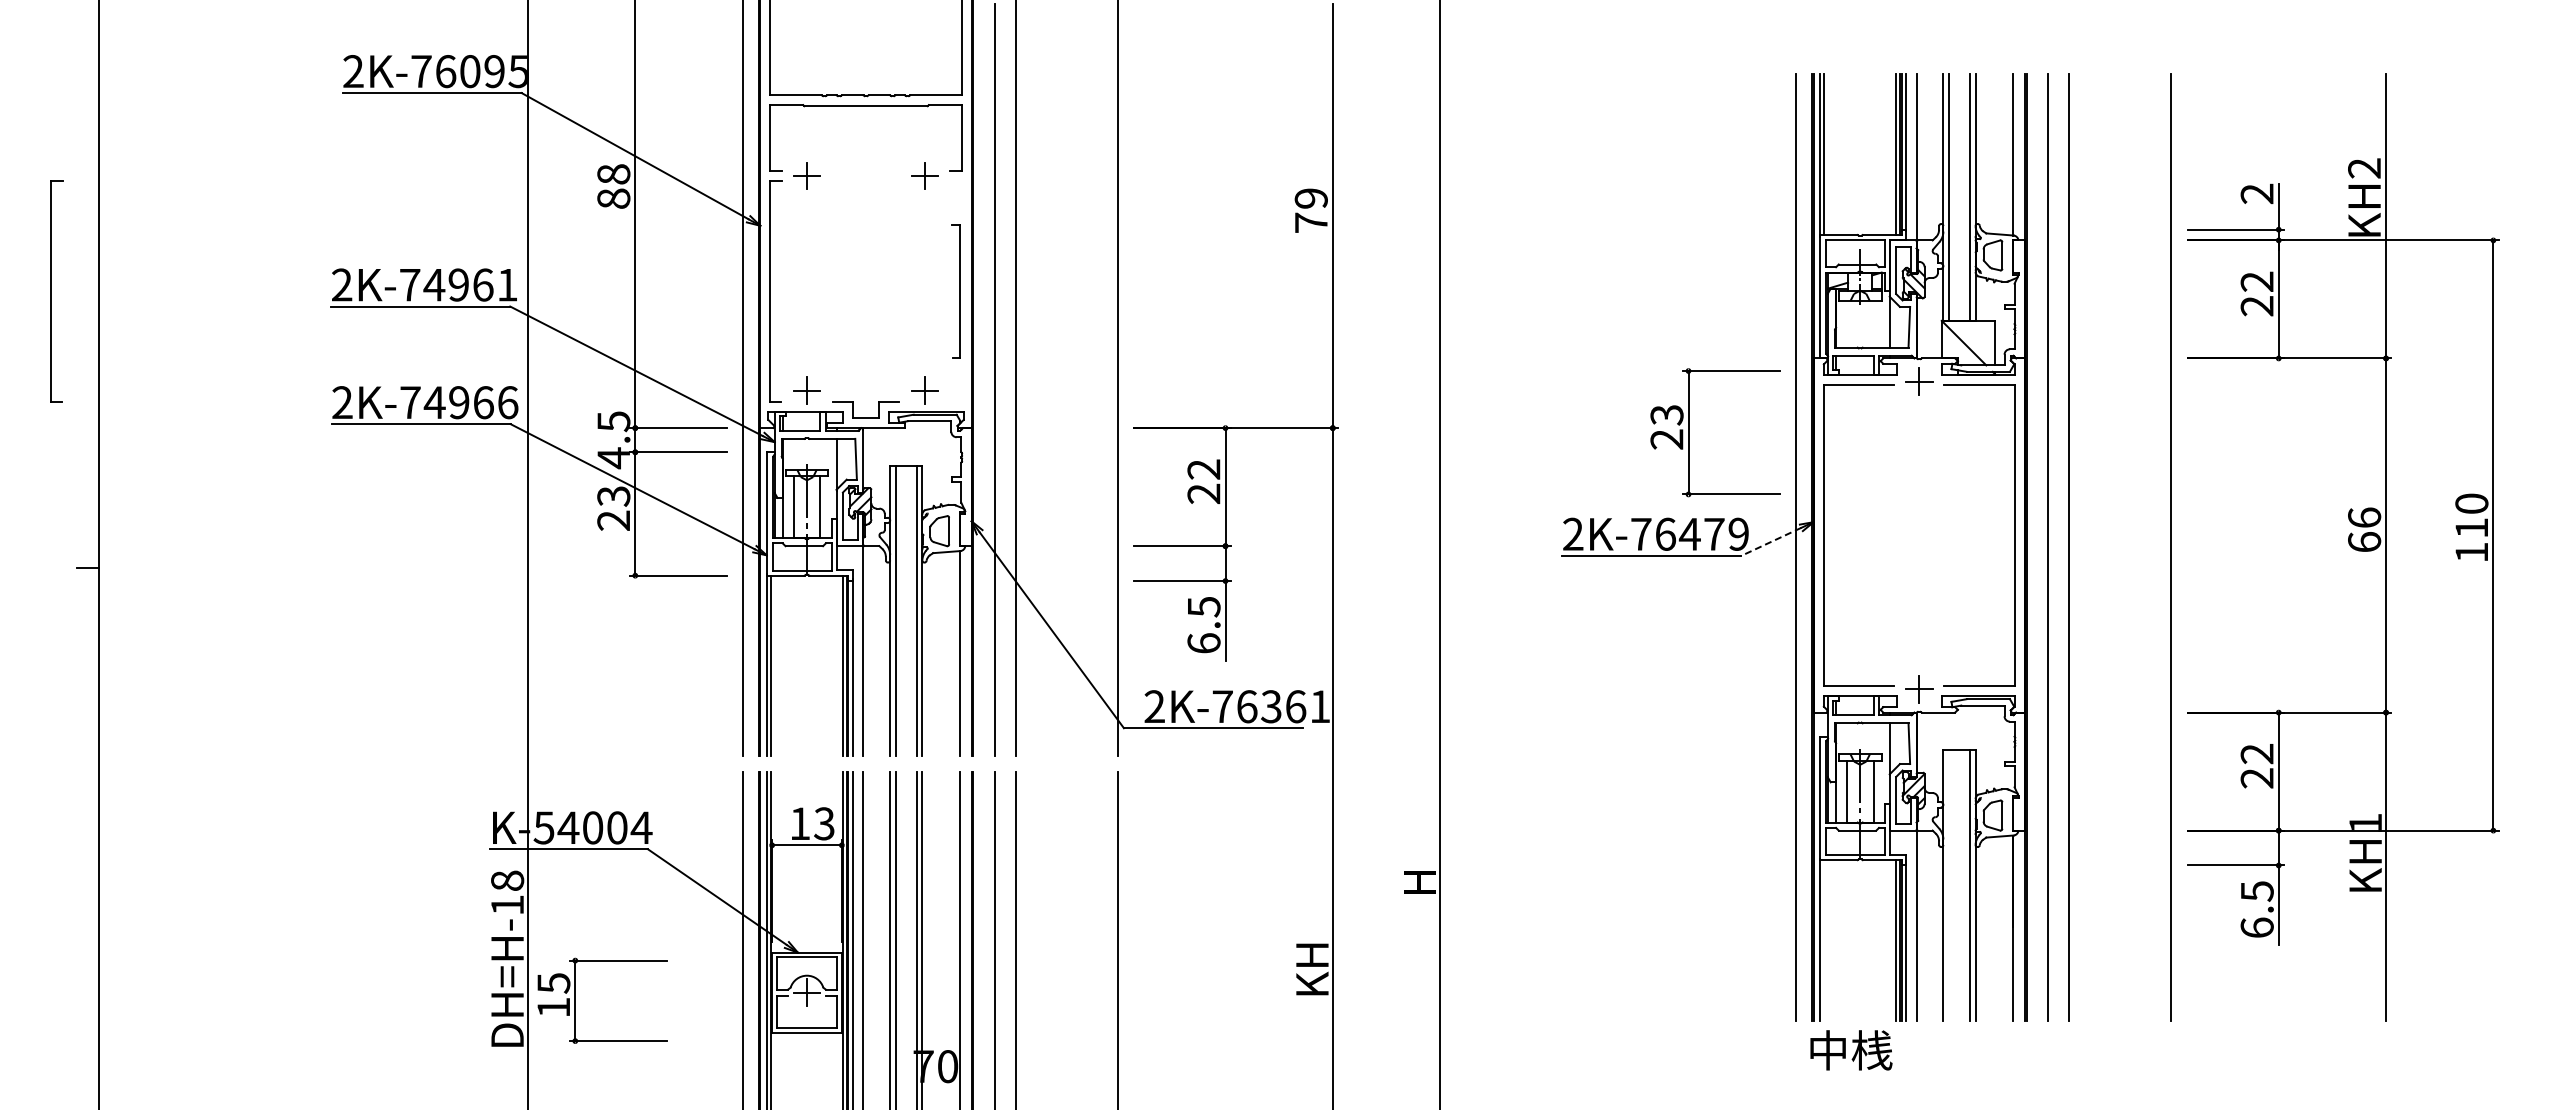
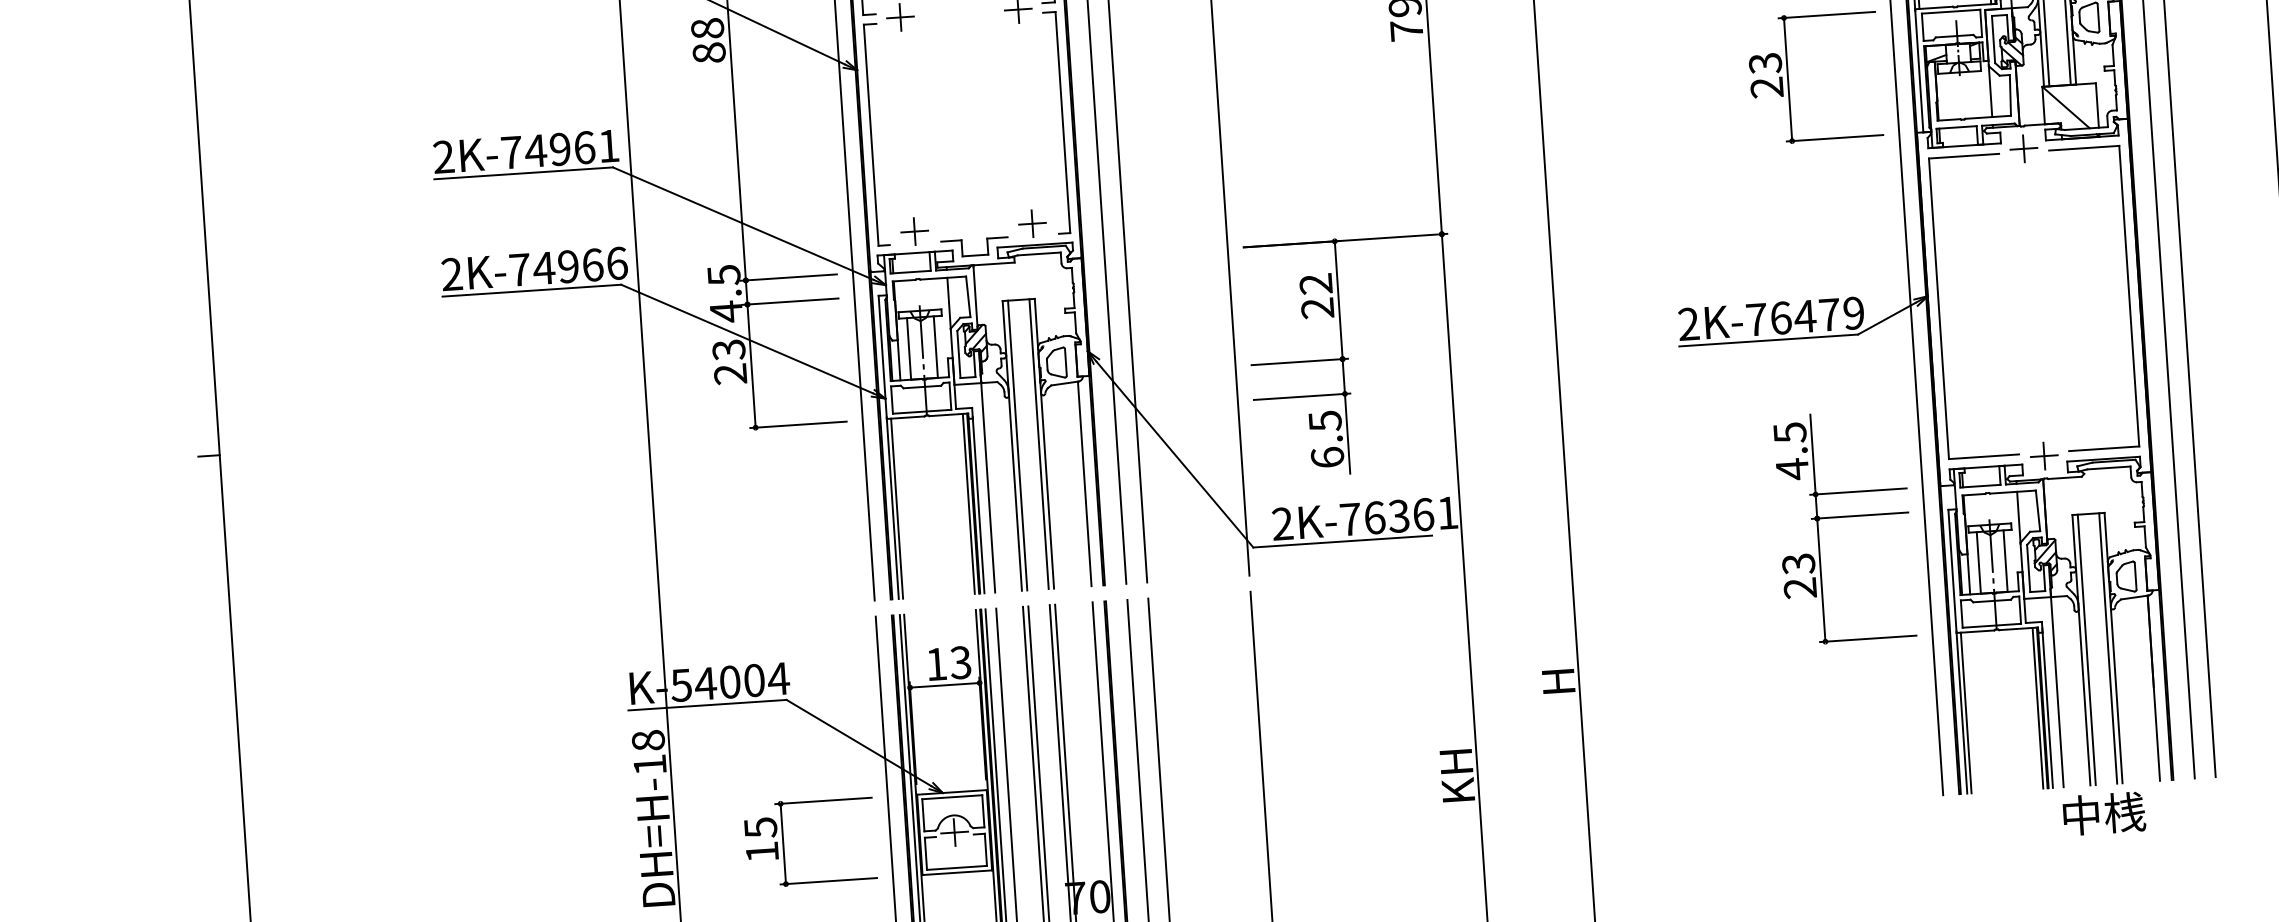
part: (56, 291) -> (159, 182), removed
part: (955, 291) -> (1056, 122), size x1.67
part: (1689, 432) -> (1789, 79), moved
line: (1770, 542) -> (1886, 319), dashed -> solid
part: (1715, 737) -> (1844, 517), added
line: (1948, 885) -> (2086, 649), added
line: (1824, 940) -> (1966, 712), added
part: (575, 1000) -> (783, 843), moved
text: (1851, 1050) -> (2104, 813), moved

